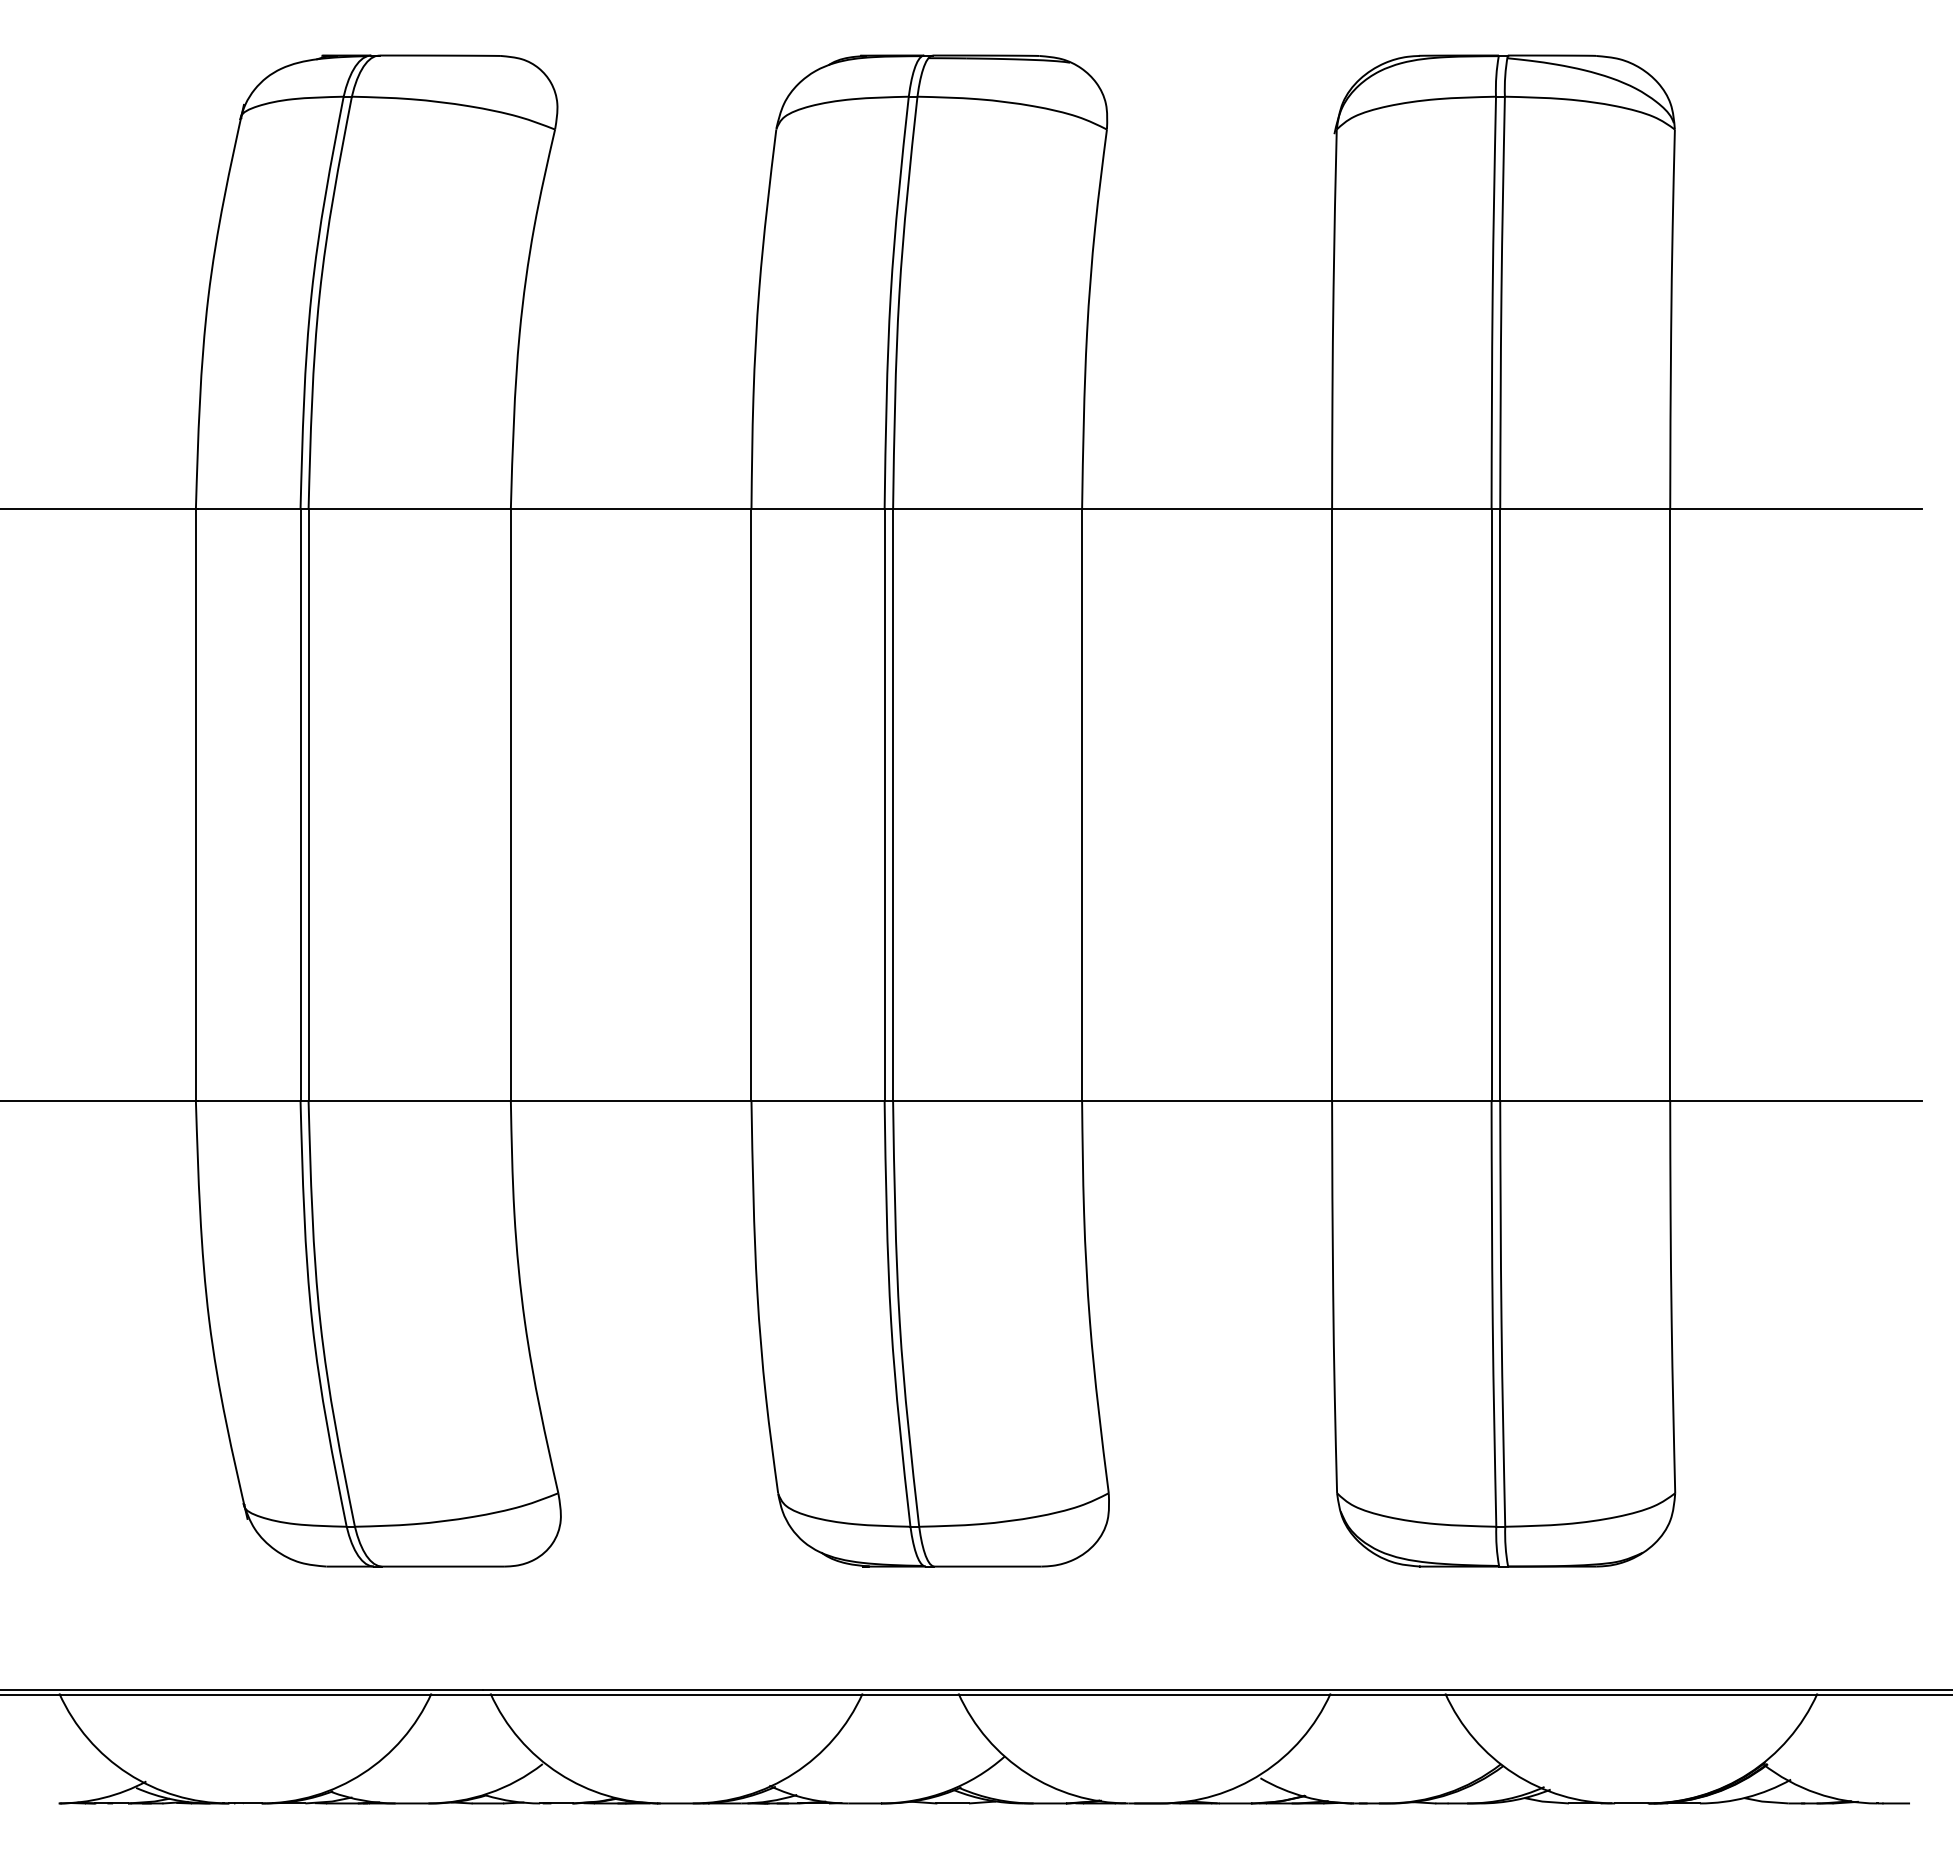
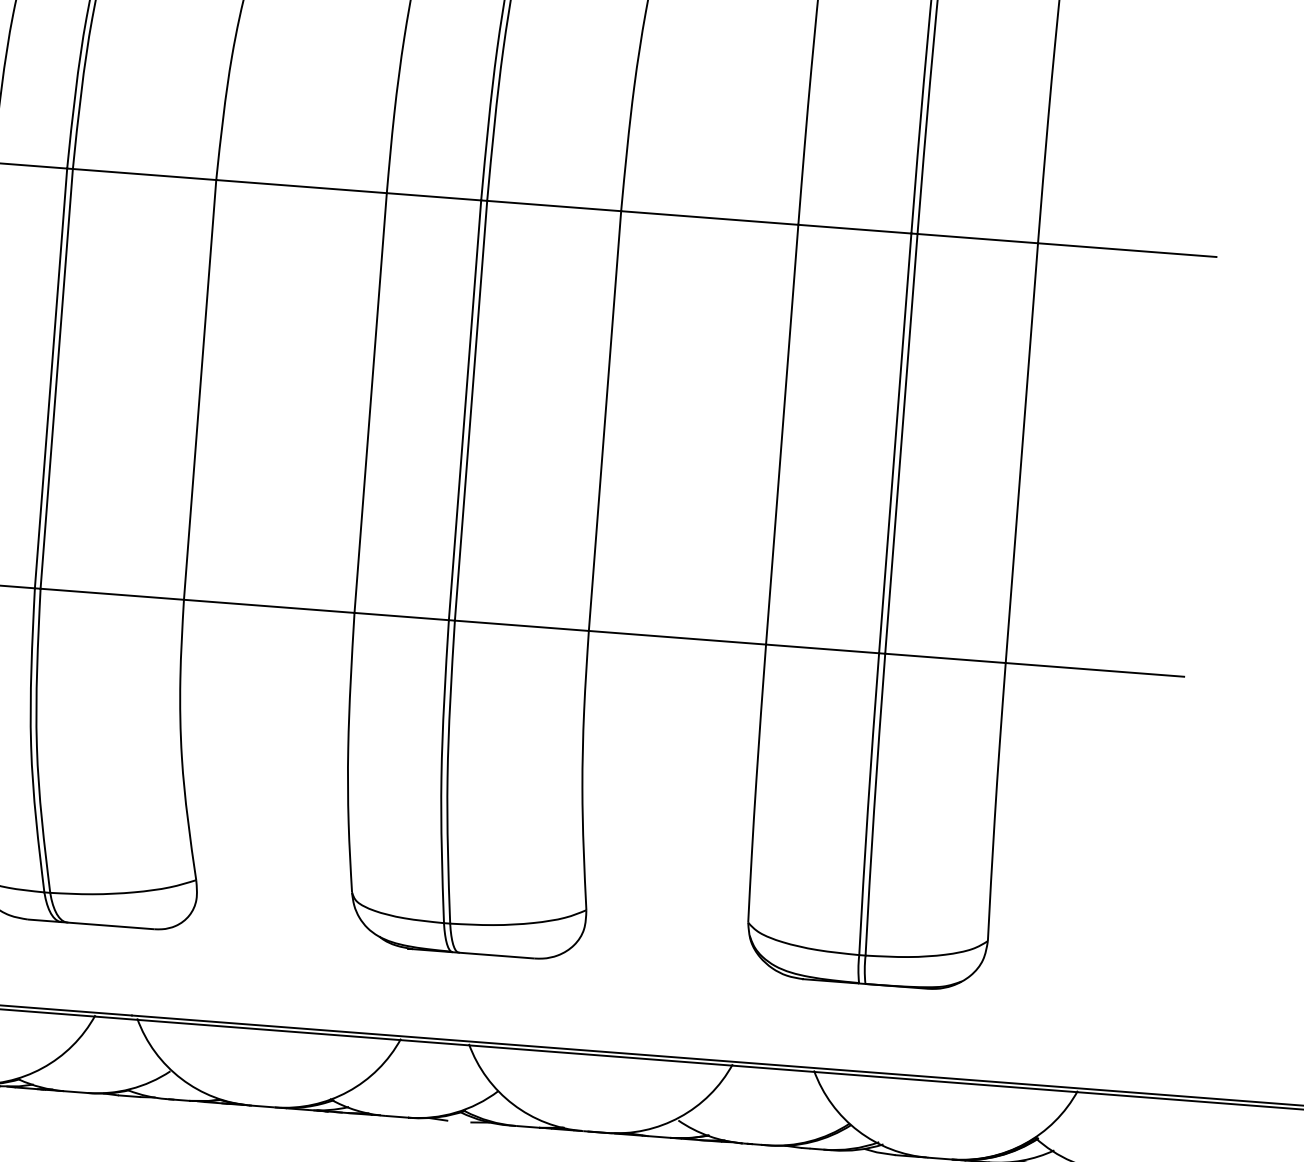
line: (952, 1803) -> (458, 1121), removed

